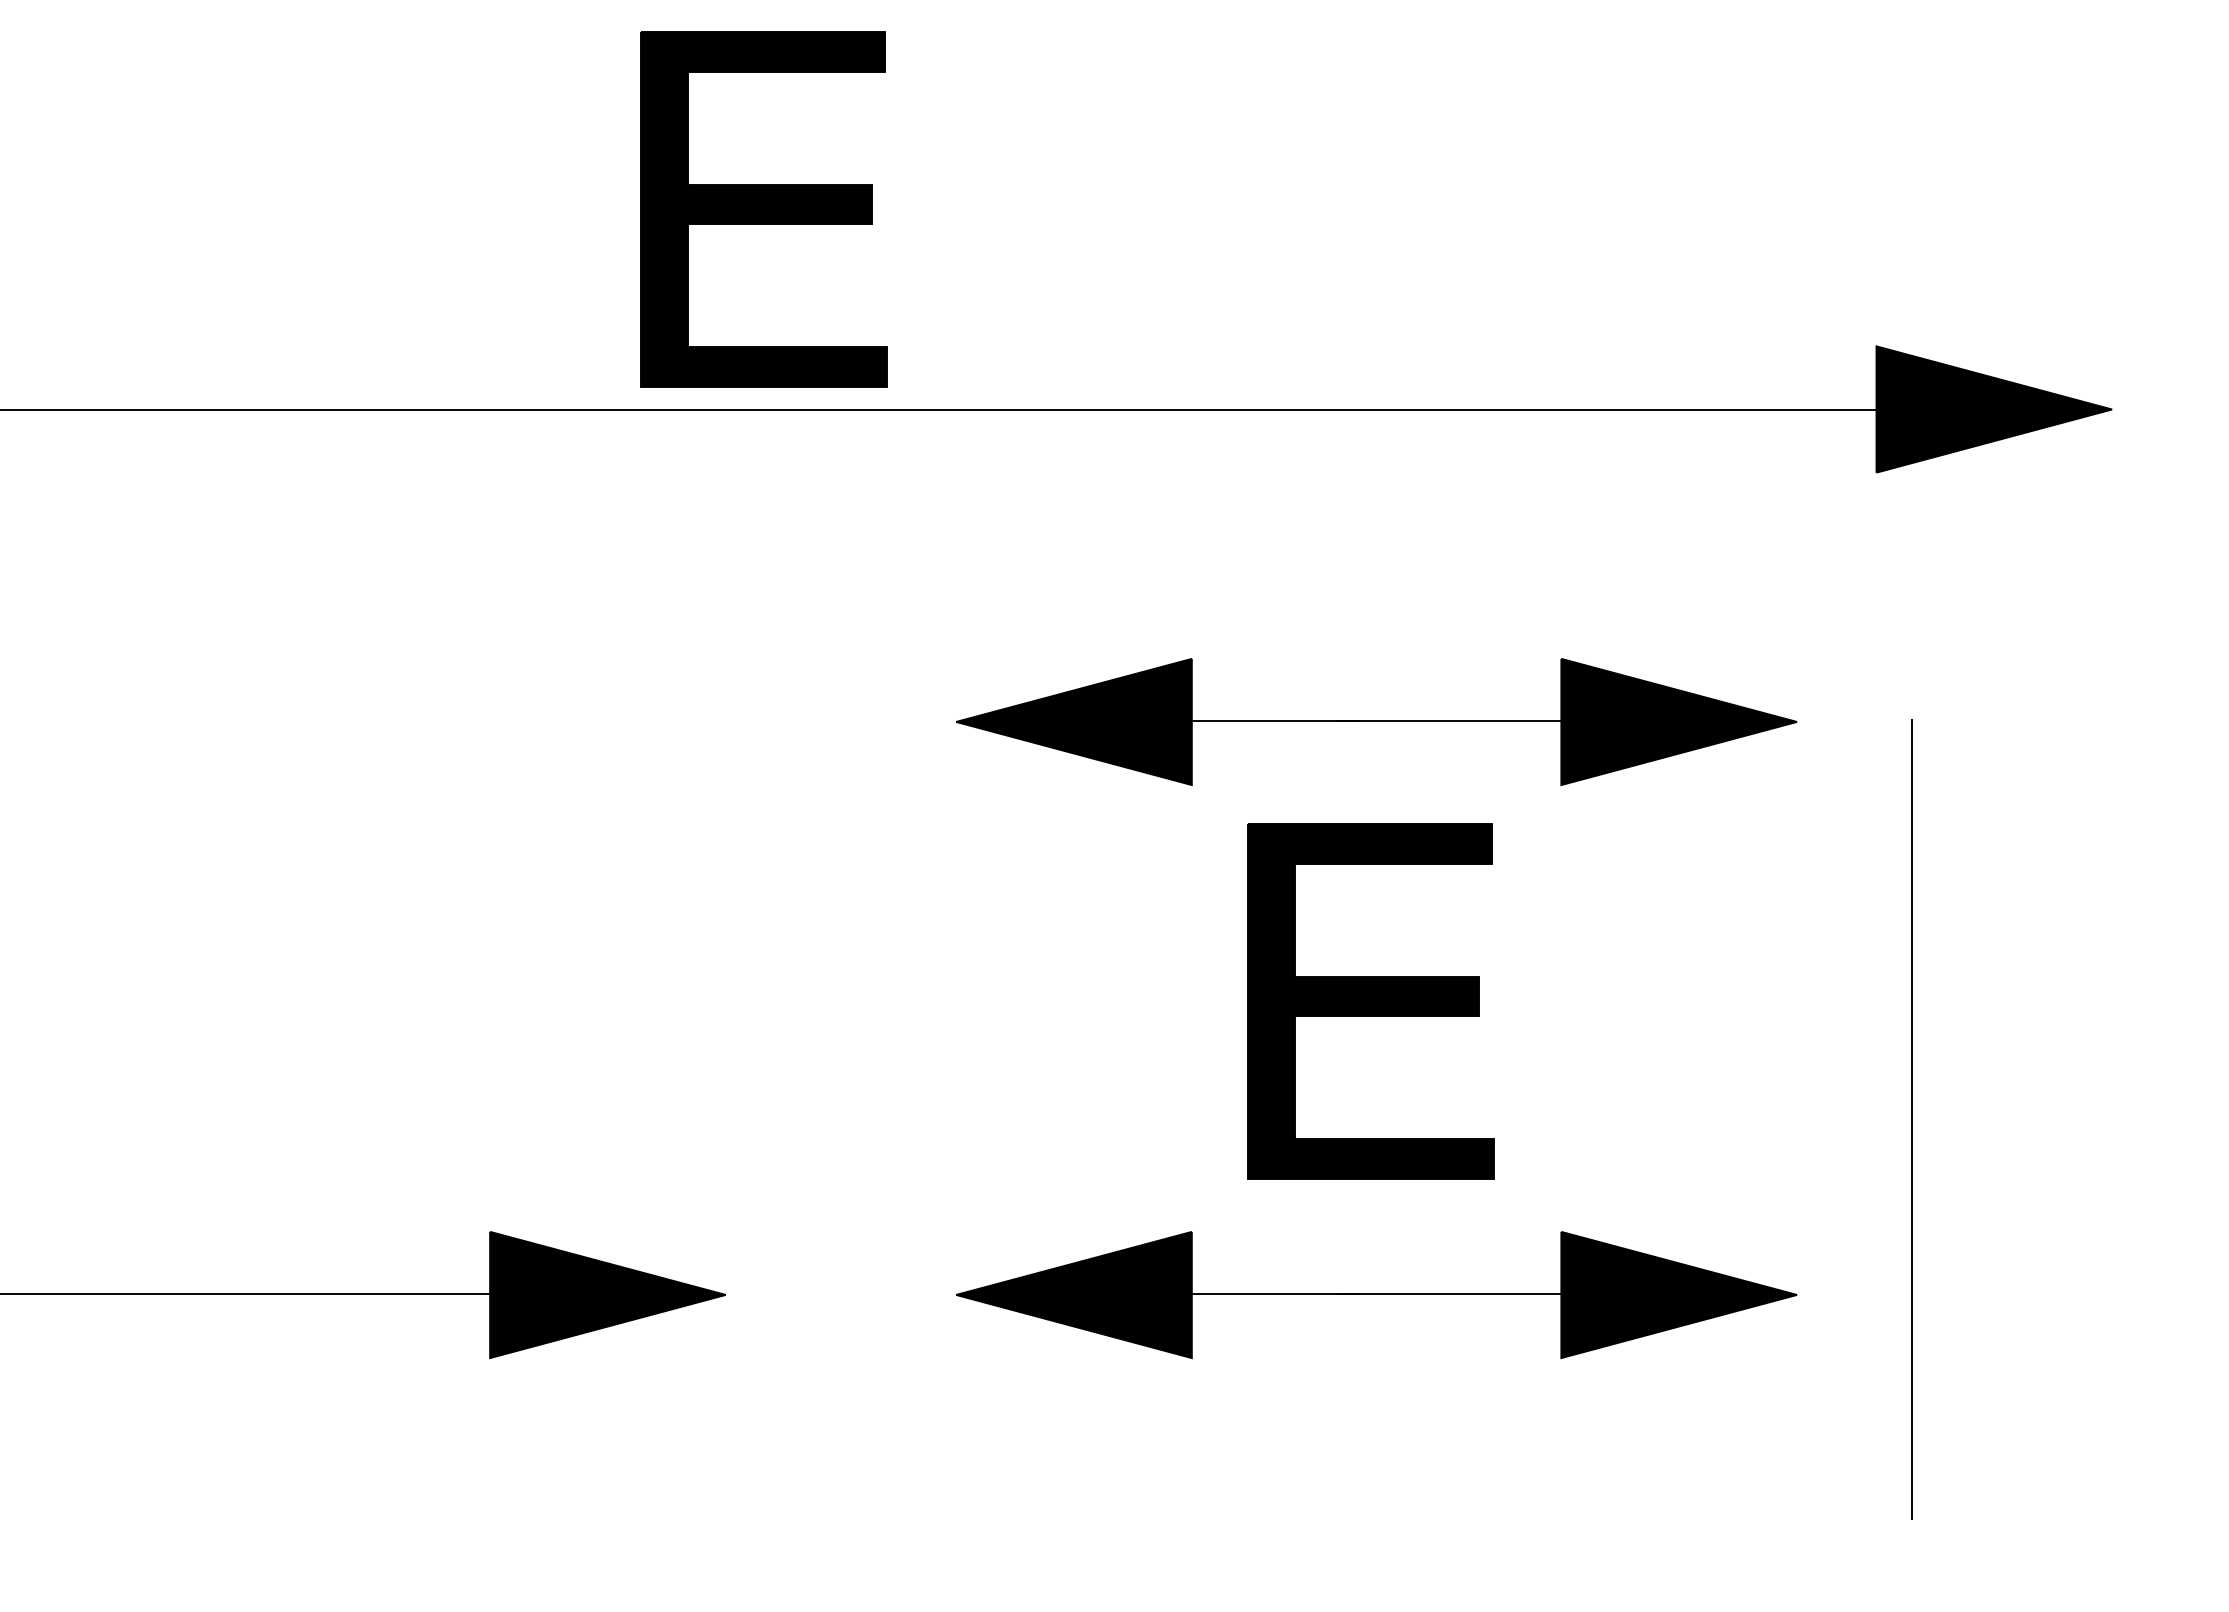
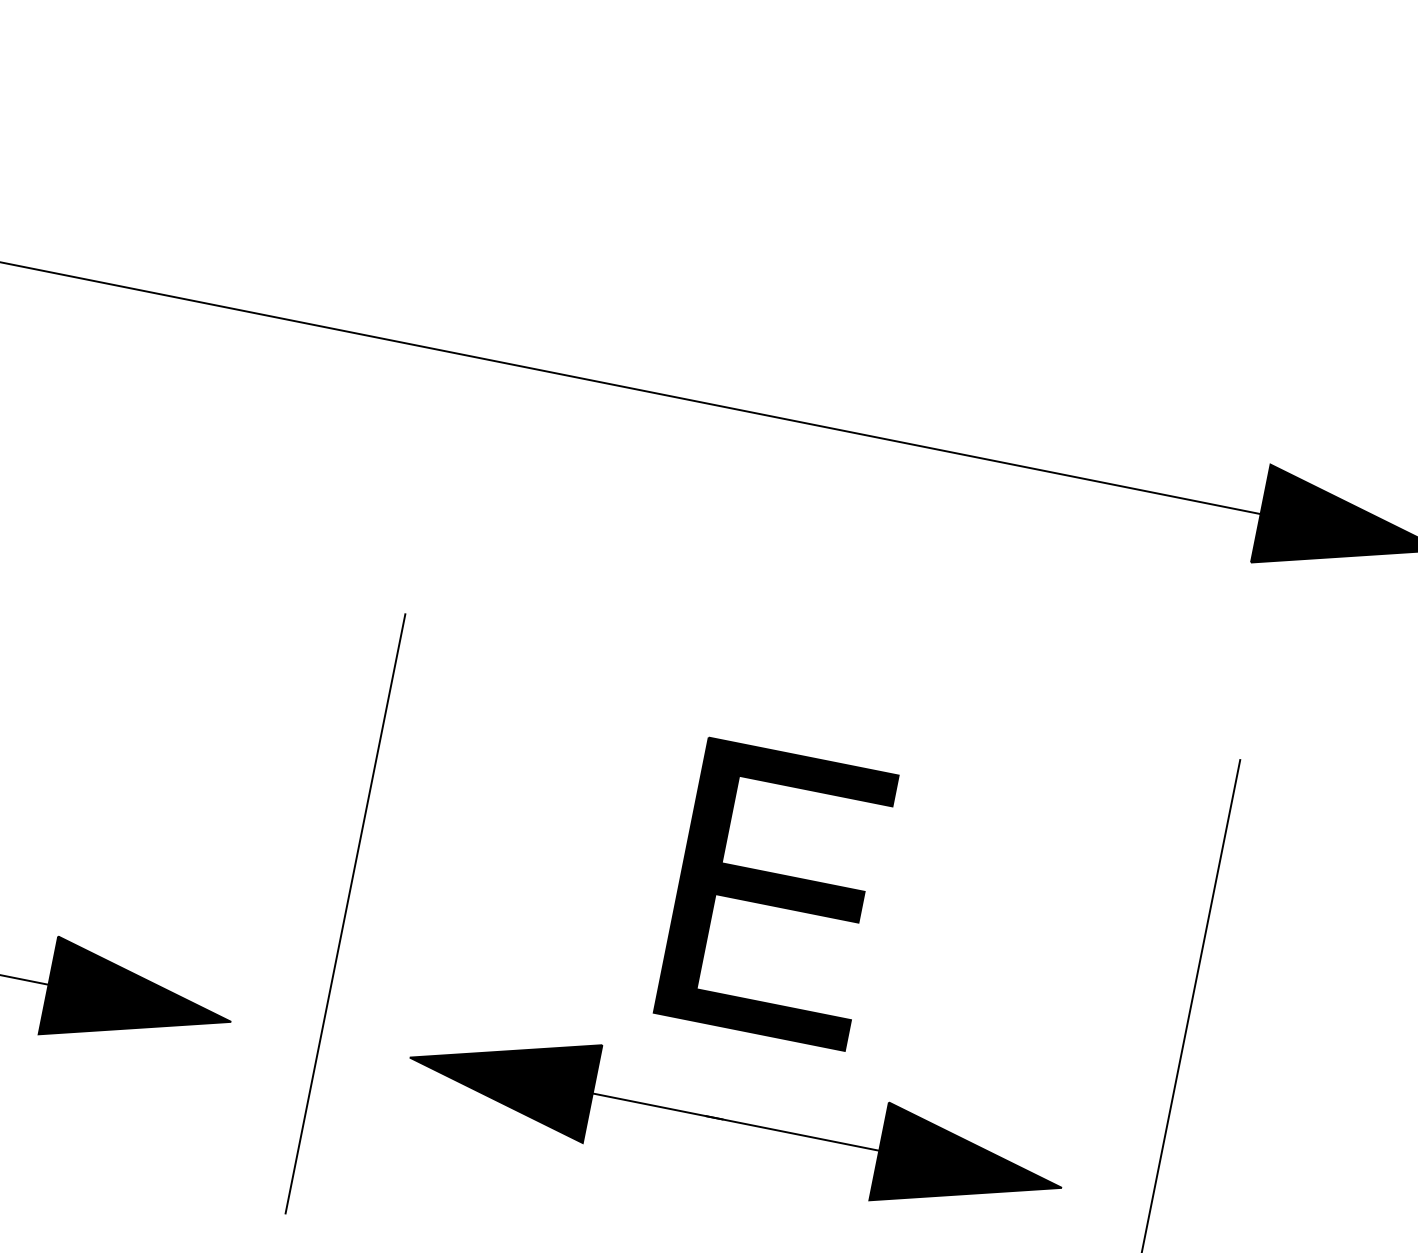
part: (763, 209) -> (428, 186), removed
part: (1376, 722) -> (824, 678), removed
line: (840, 1132) -> (345, 913), added

